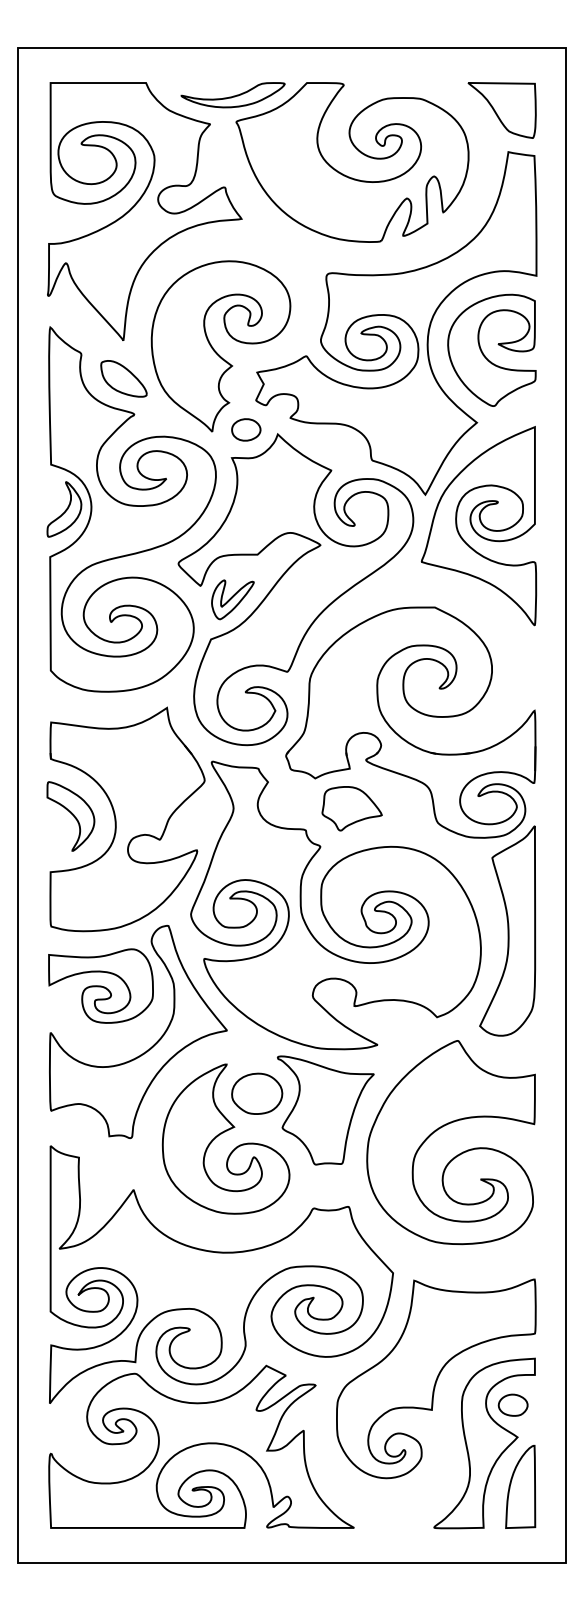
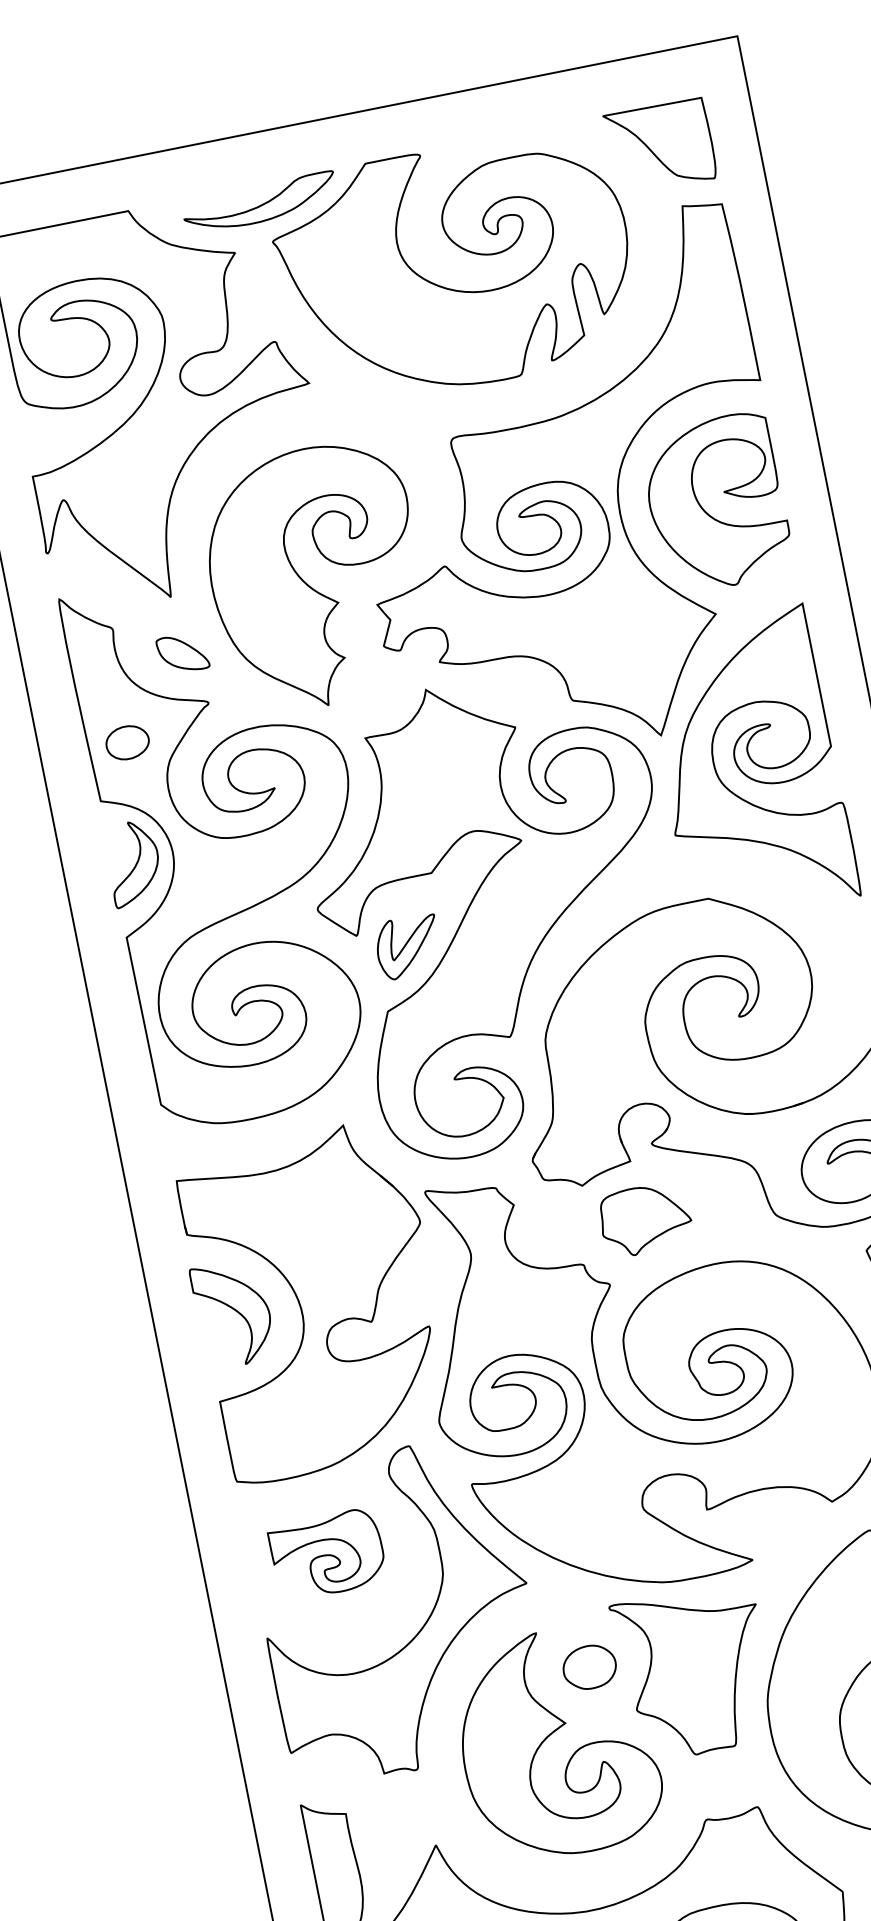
part: (123, 378) -> (182, 653), size x0.7
part: (246, 429) -> (127, 741), moved
part: (100, 985) -> (326, 1554), size x0.7
part: (257, 1093) -> (589, 1666), size x0.7

